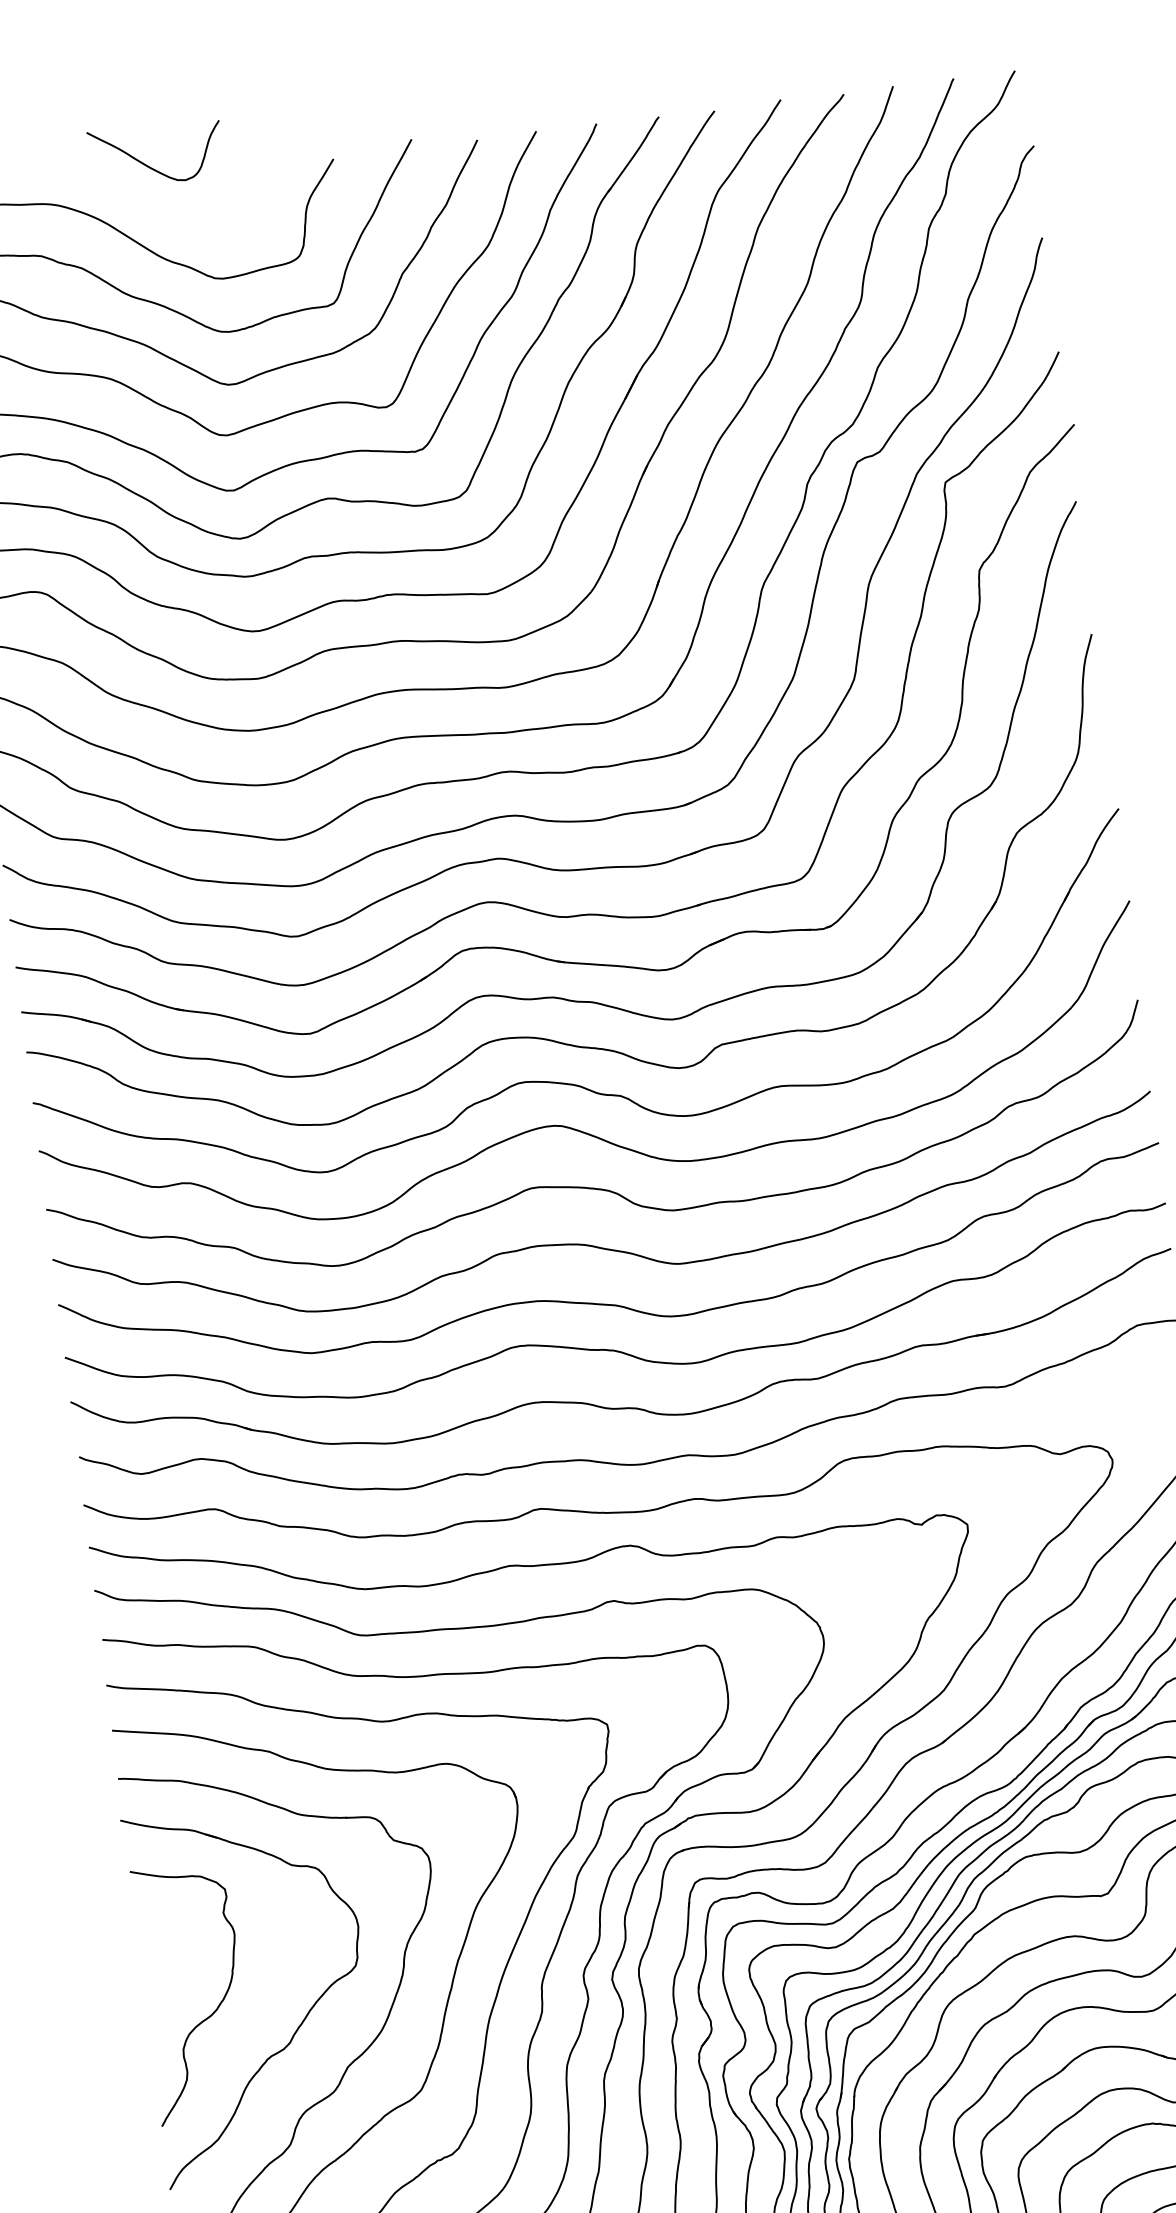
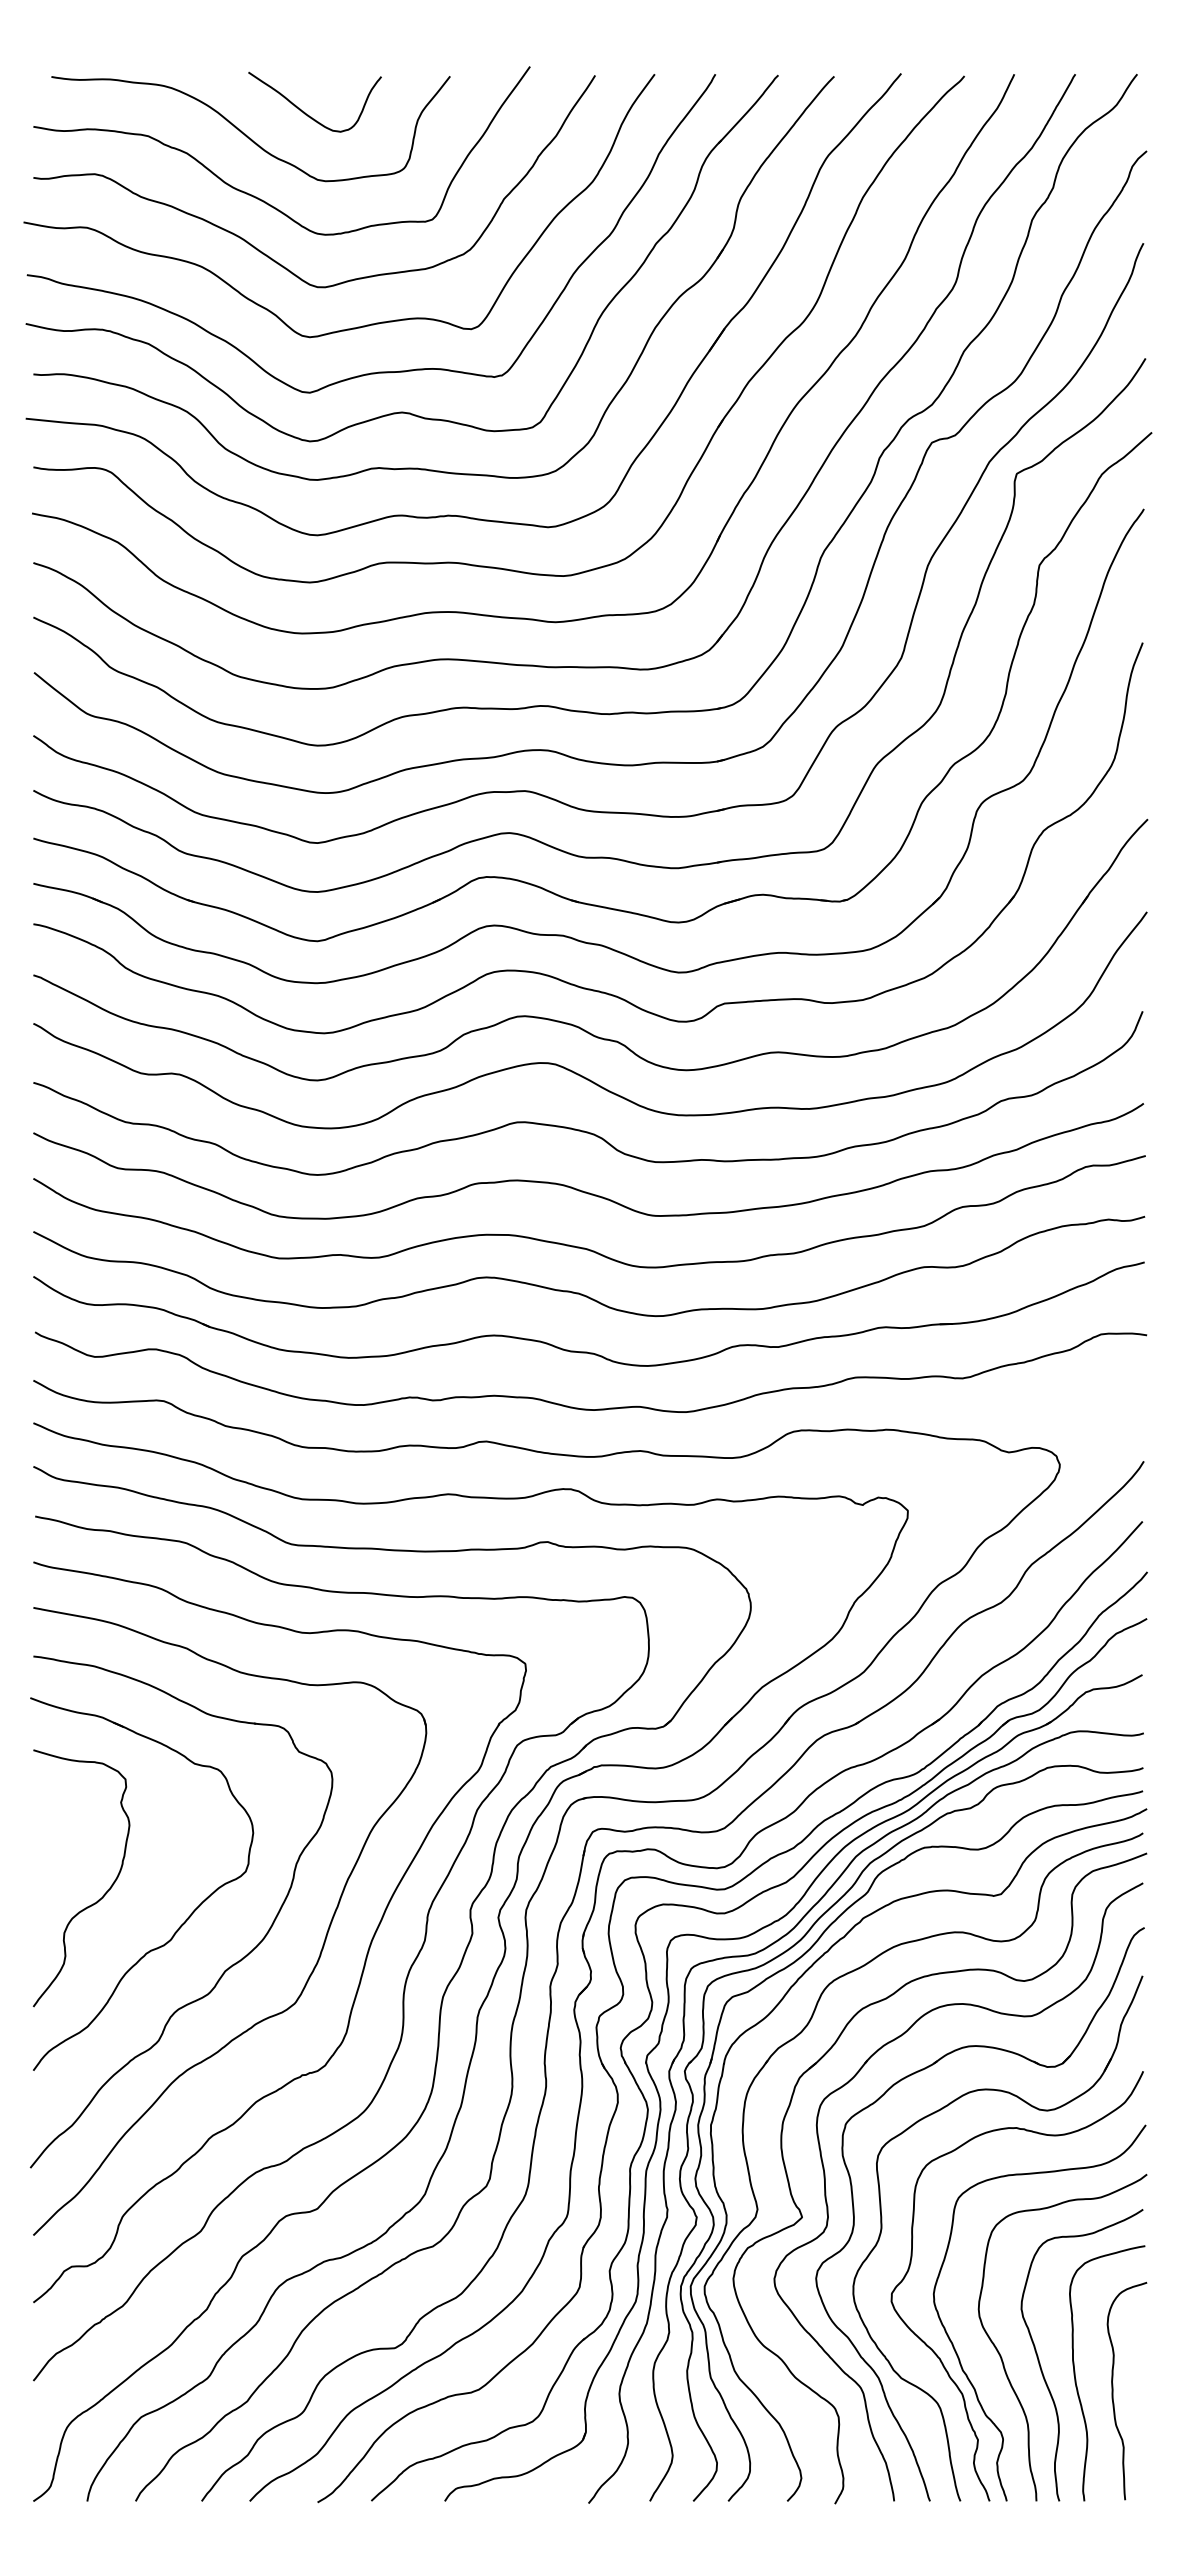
curve: (147, 164) -> (304, 111), moved

